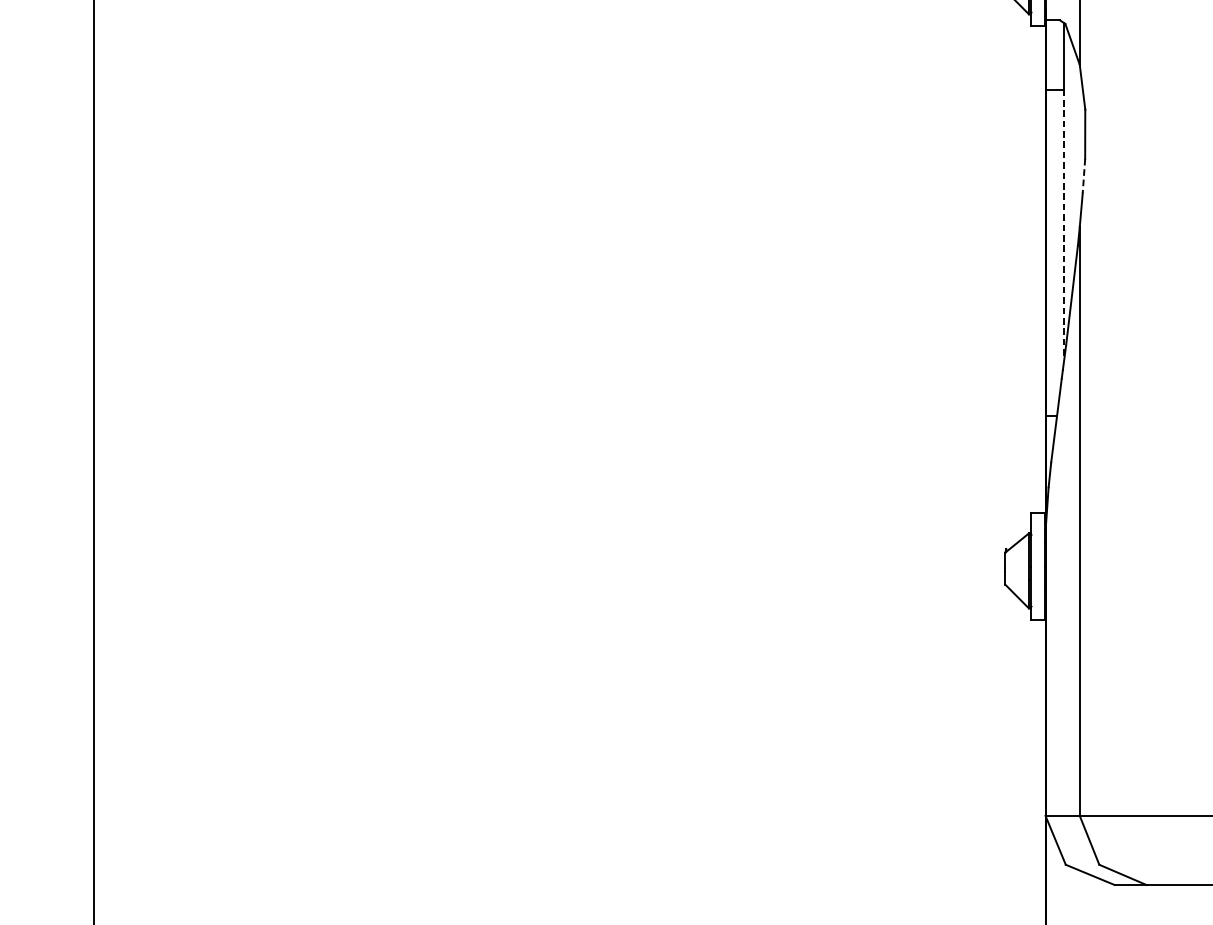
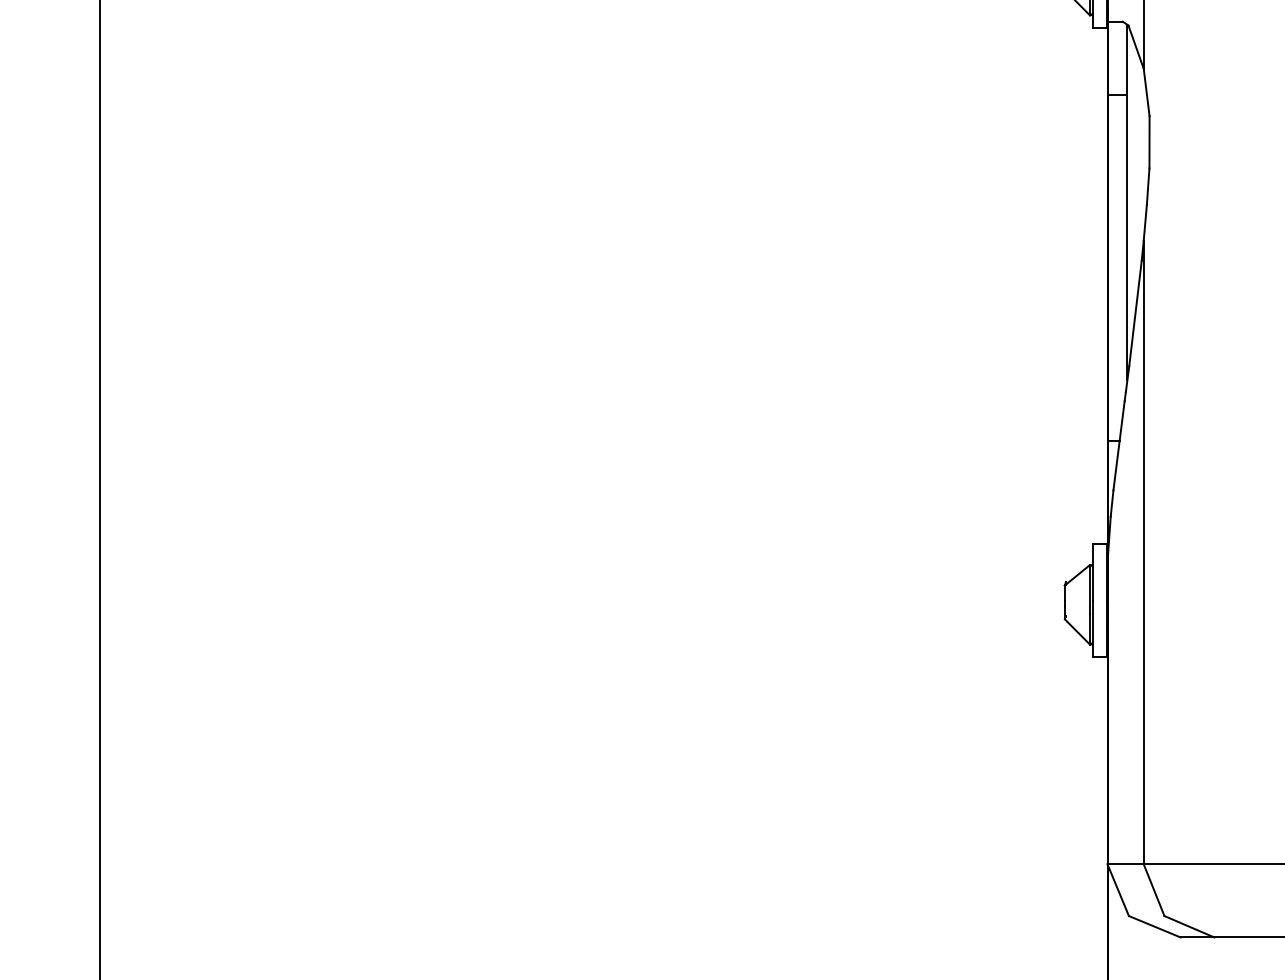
line: (1084, 176) -> (1148, 187), dashed -> solid
line: (1064, 224) -> (1127, 237), dashed -> solid

